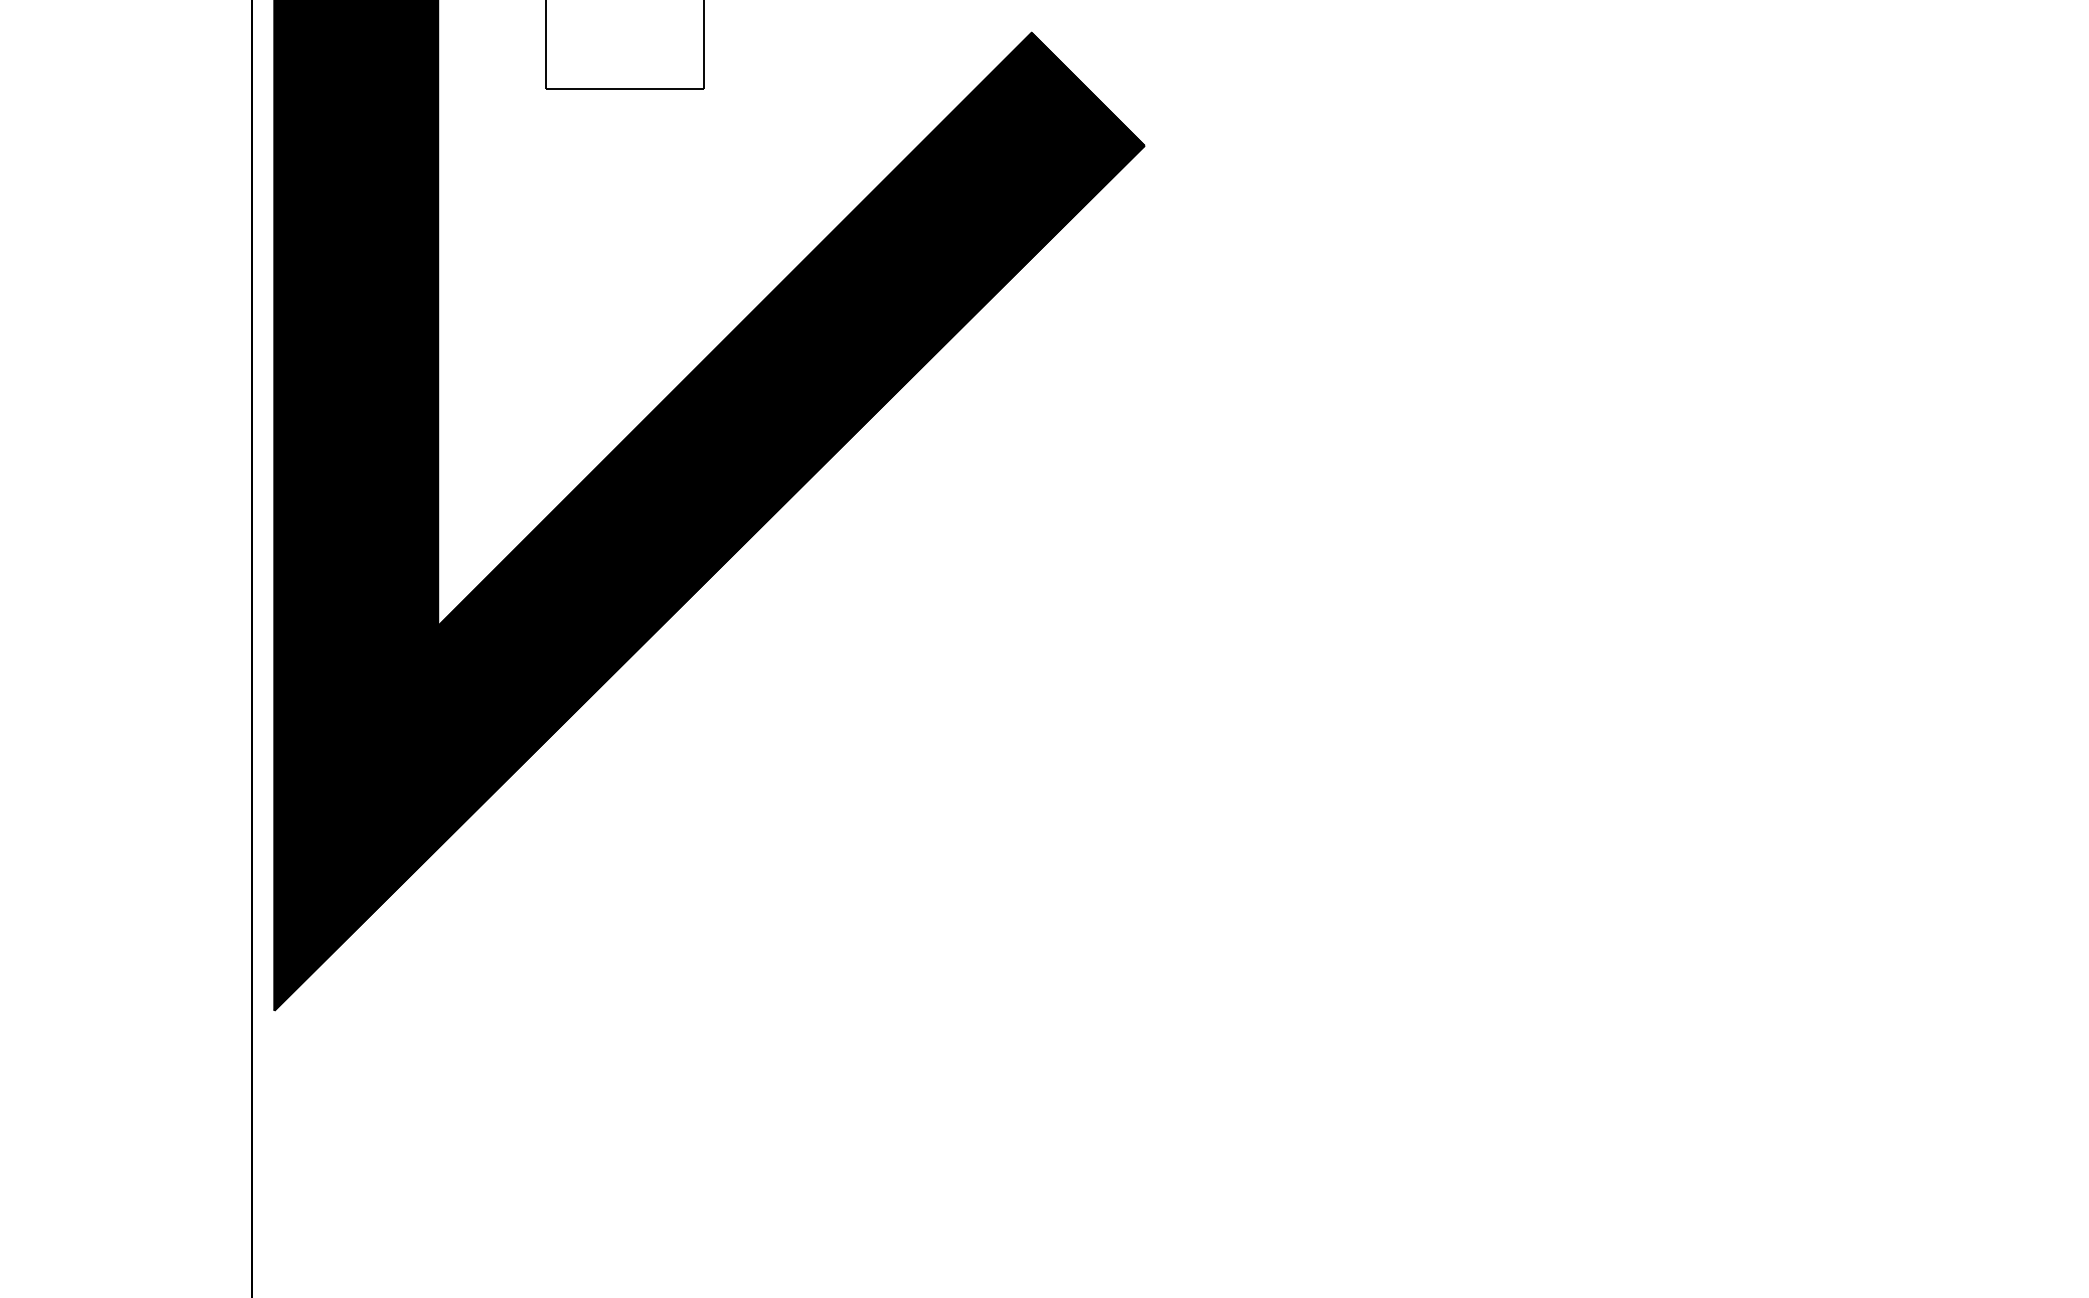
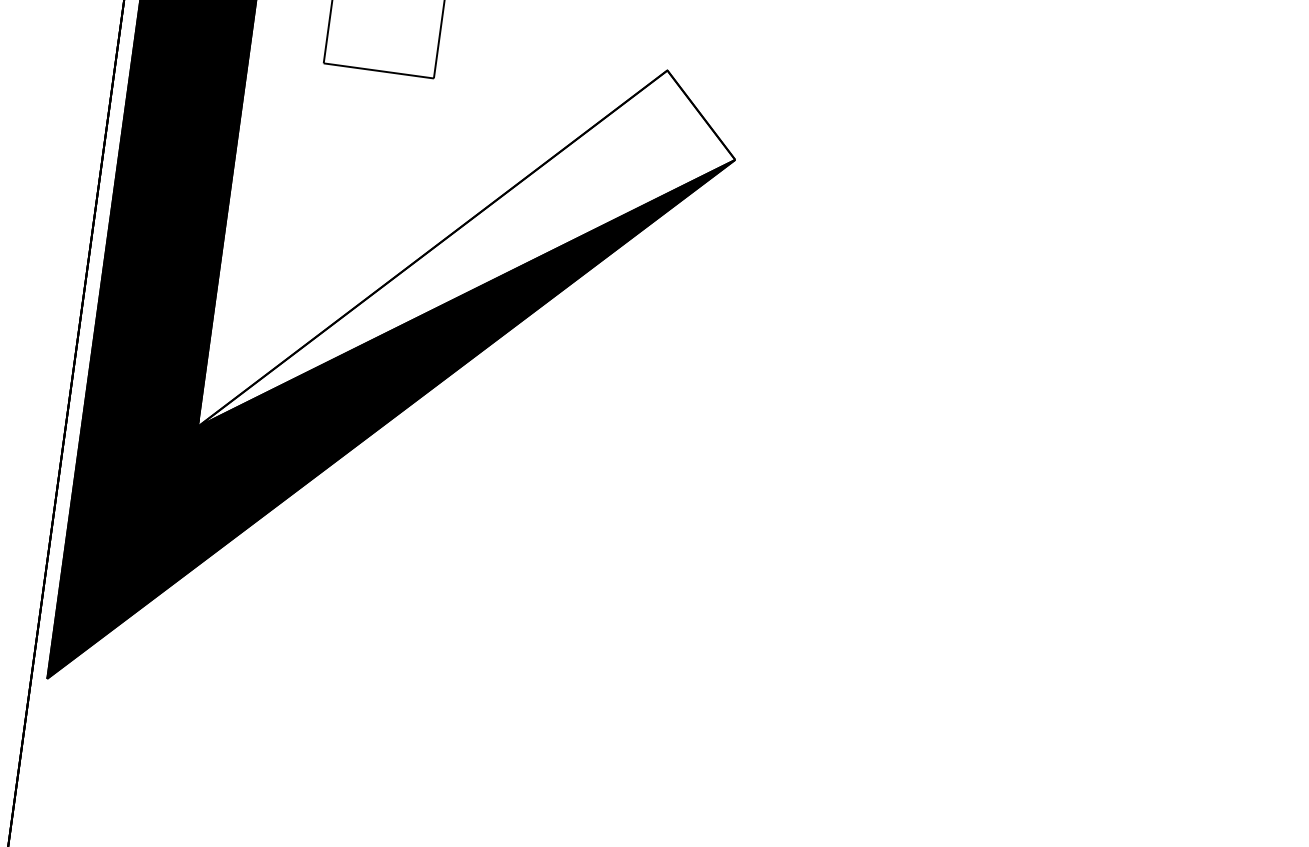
fill: (791, 329) -> (471, 254), removed

